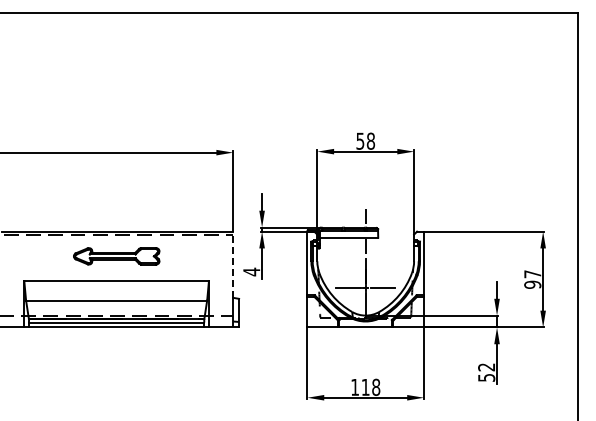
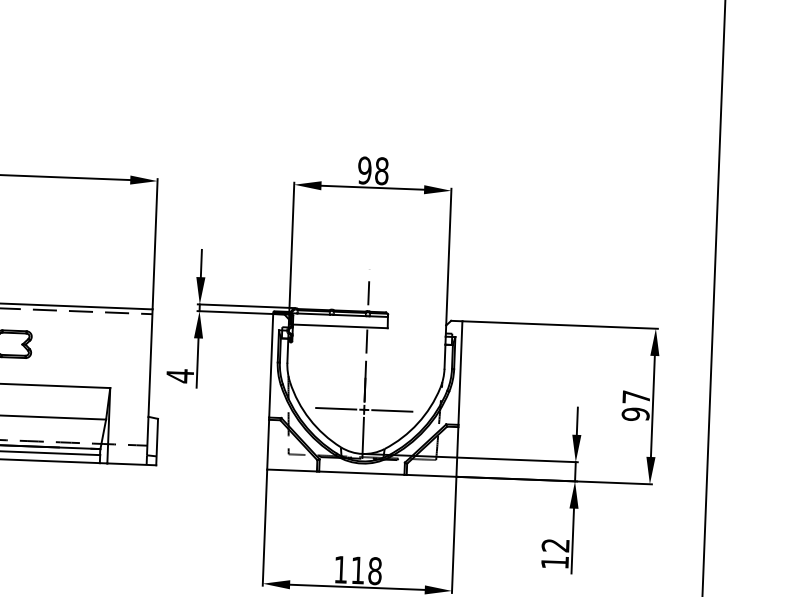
text: (360, 140) -> (365, 169), 58 -> 98
line: (233, 264) -> (151, 362), dashed -> solid
text: (486, 377) -> (554, 561), 52 -> 12

